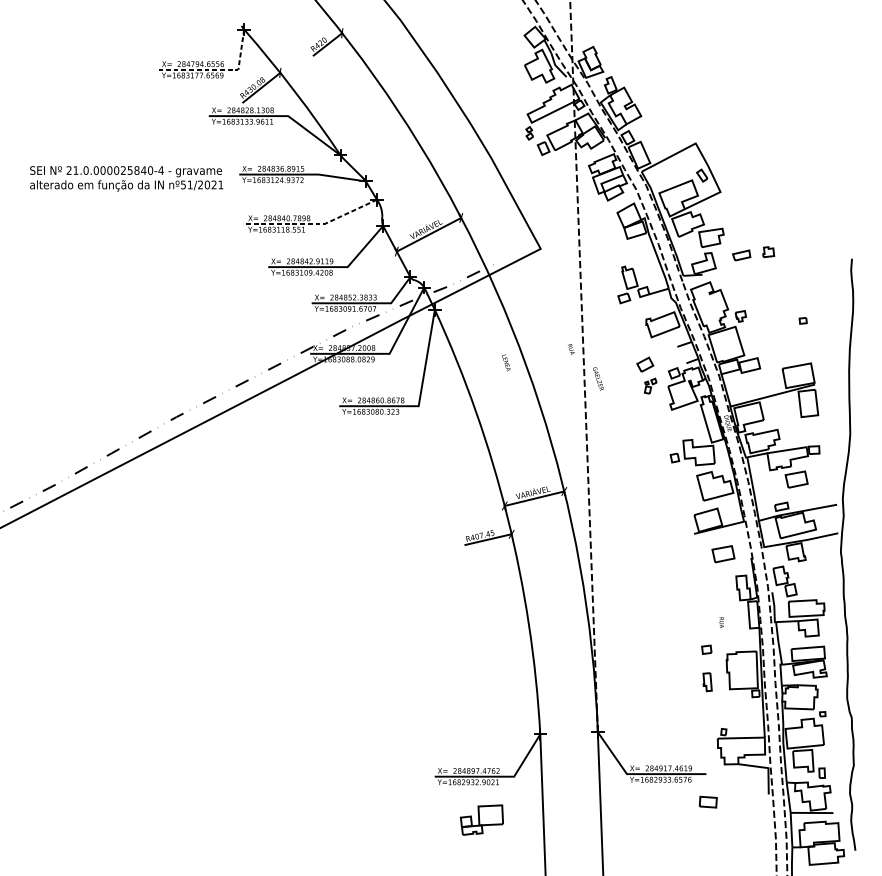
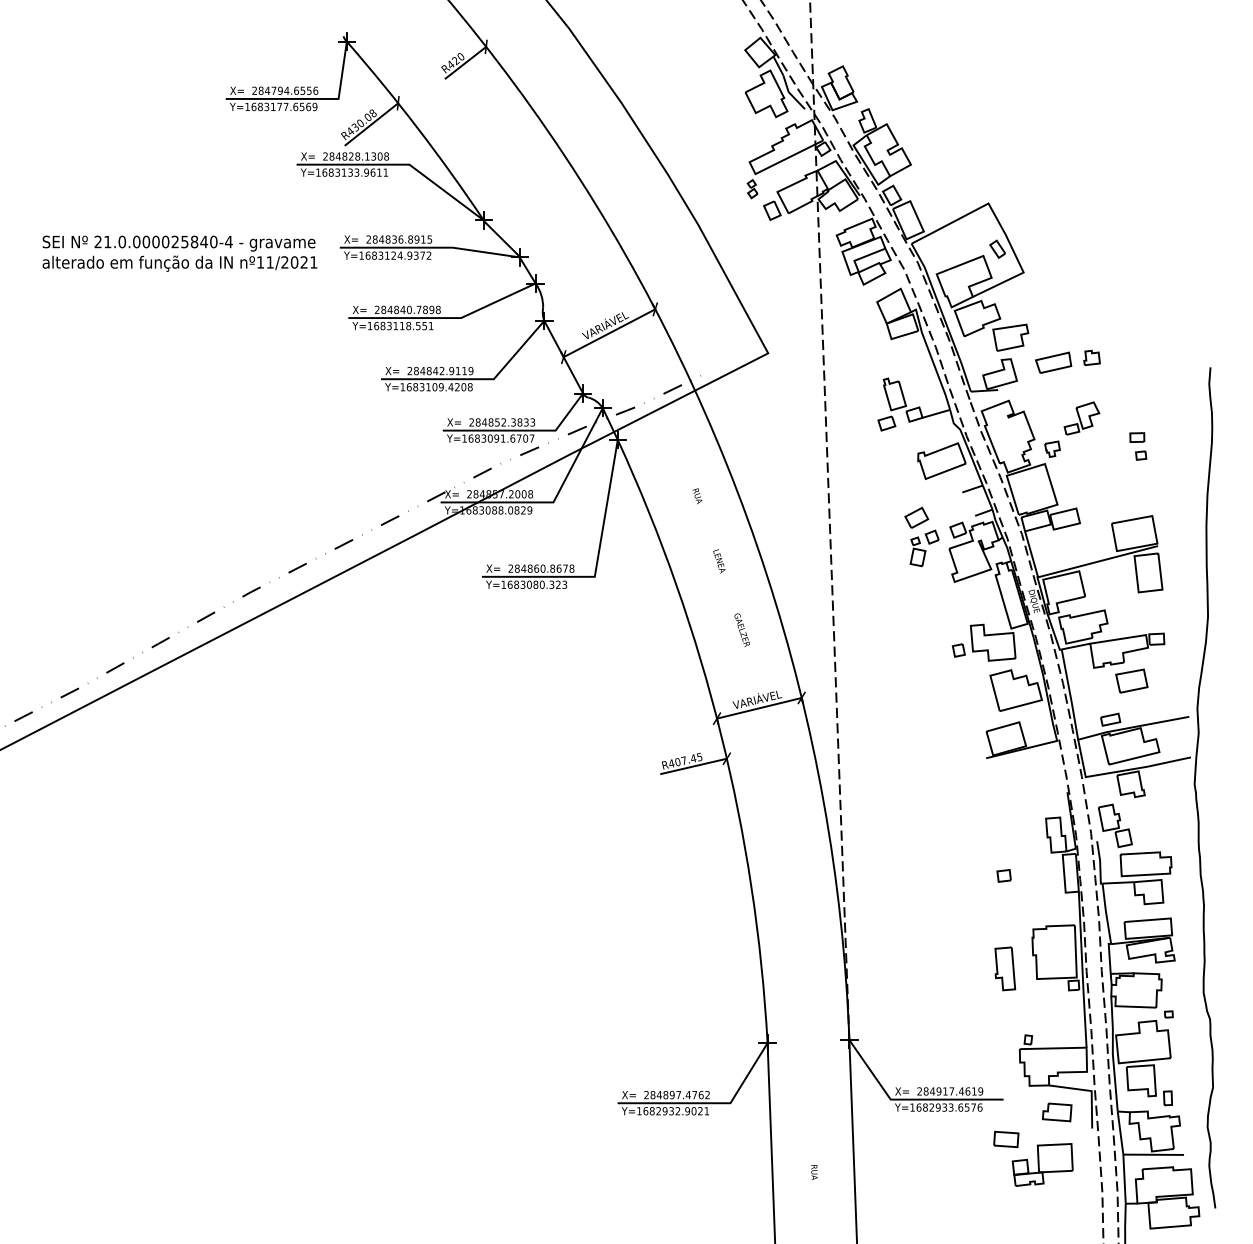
line: (219, 69) -> (311, 98), dashed -> solid
text: (183, 184) -> (260, 262), nº51/2021 -> nº11/2021
line: (314, 224) -> (446, 318), dashed -> solid
part: (741, 255) -> (1053, 362), size x1.43
part: (761, 294) -> (1081, 418), added
part: (800, 308) -> (1137, 437), added
text: (571, 349) -> (697, 496), moved
text: (506, 363) -> (719, 561), moved
text: (597, 379) -> (741, 630), moved
part: (650, 386) -> (924, 548), size x1.67
part: (723, 553) -> (1027, 786), removed
text: (721, 622) -> (814, 1172), moved
part: (706, 649) -> (1003, 875), moved
part: (707, 681) -> (1005, 968), size x1.67
part: (744, 783) -> (1057, 1112), added
part: (481, 819) -> (1042, 1164), moved

